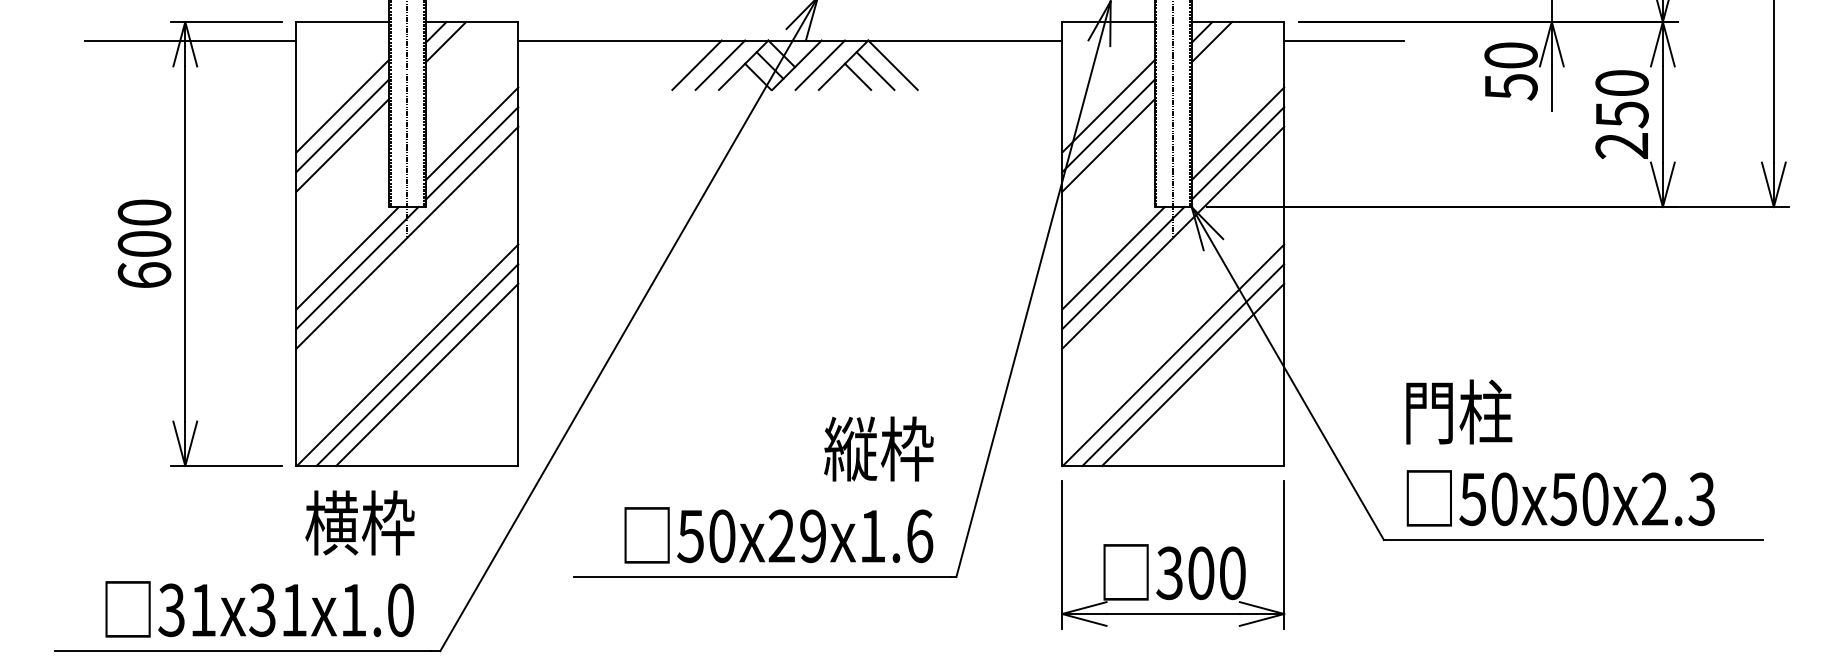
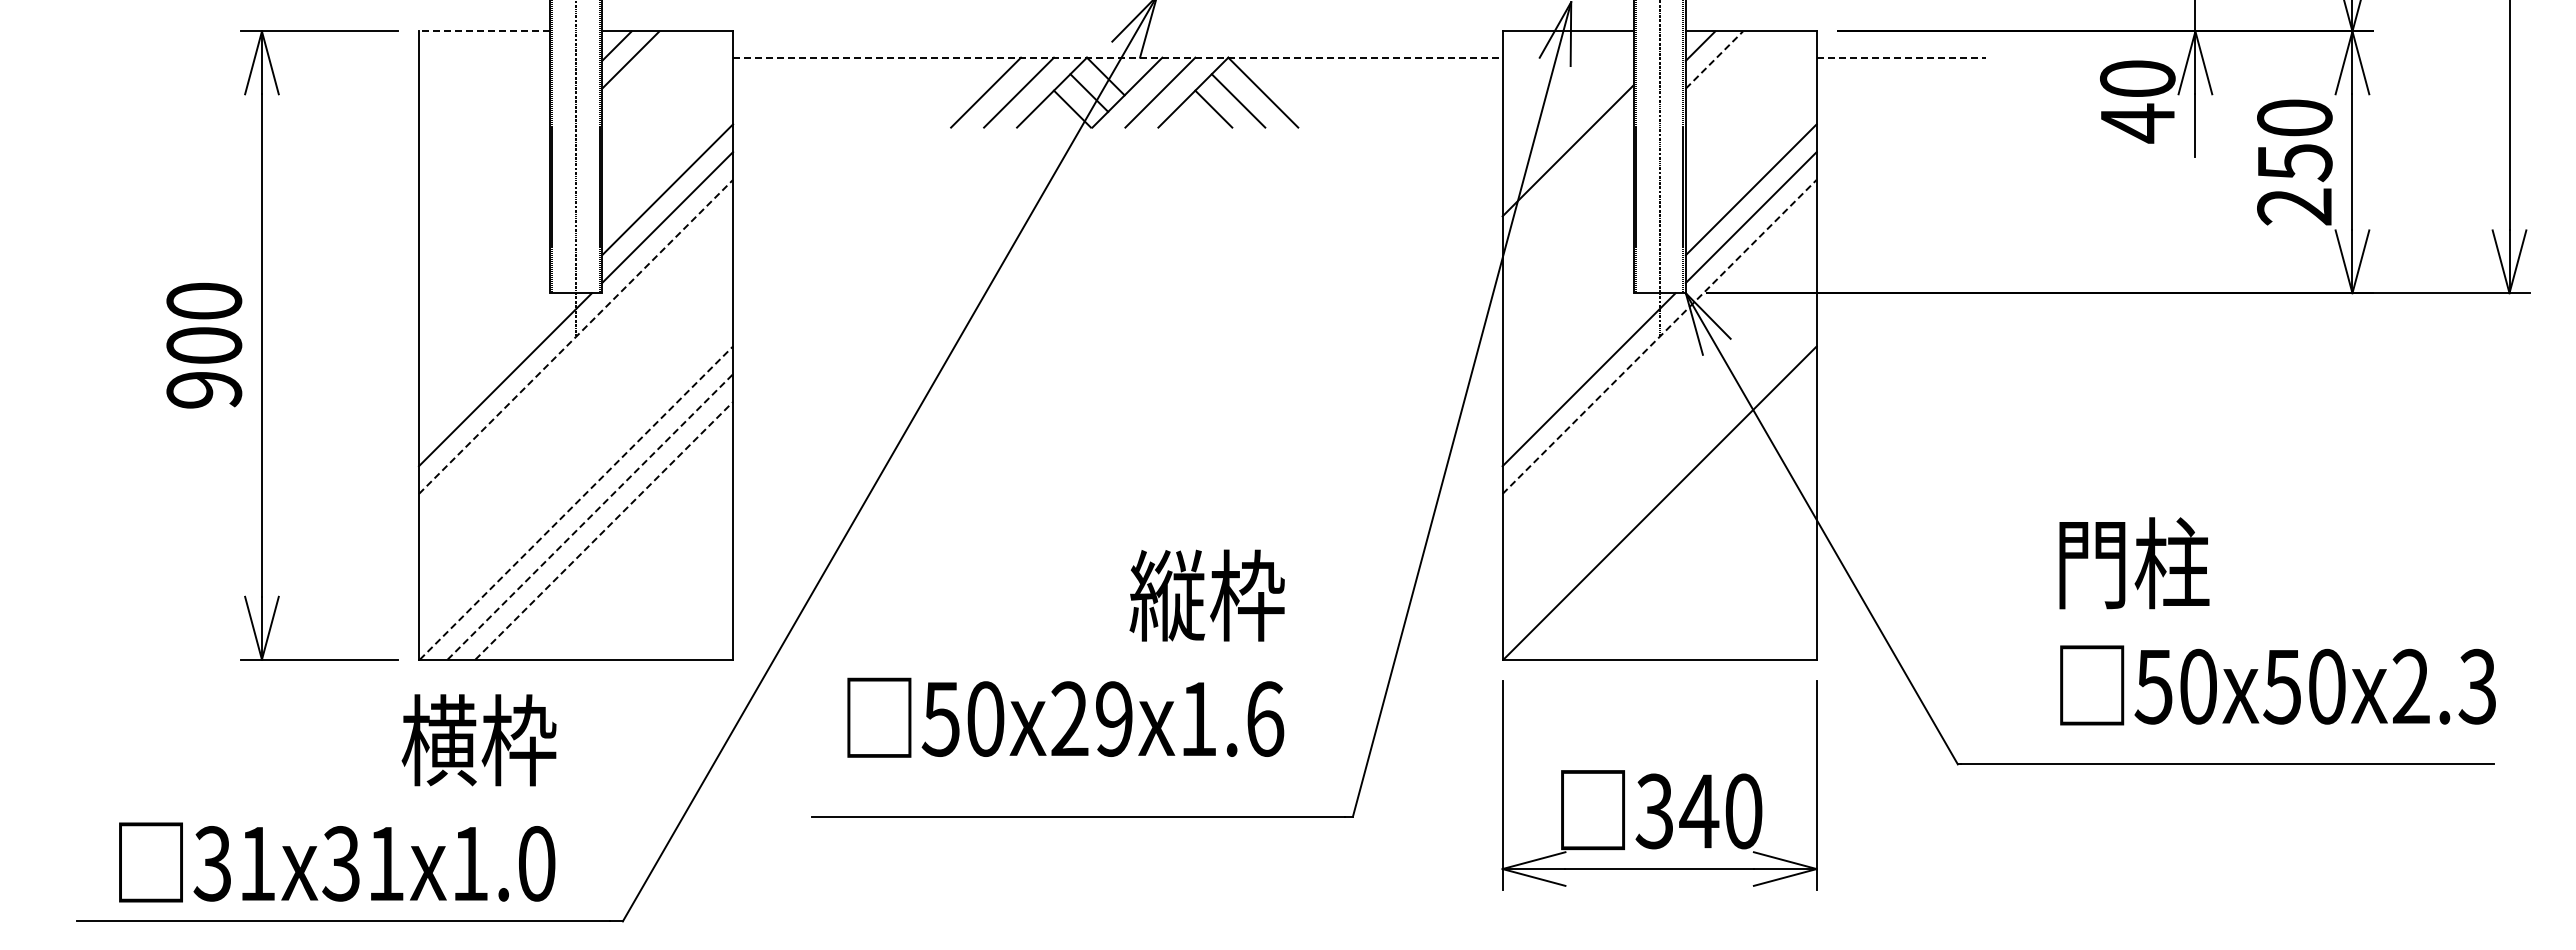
line: (341, 22) -> (483, 31), solid -> dashed
line: (190, 40) -> (269, 57), removed
line: (789, 40) -> (1117, 57), solid -> dashed
line: (1344, 40) -> (1901, 57), solid -> dashed
line: (1211, 41) -> (1714, 59), solid -> dashed
text: (1511, 87) -> (2138, 123), 50 -> 40
line: (342, 106) -> (484, 150), removed
line: (342, 125) -> (484, 178), removed
line: (1108, 125) -> (1567, 178), removed
line: (342, 145) -> (484, 205), removed
line: (1108, 145) -> (1567, 205), removed
line: (407, 237) -> (576, 336), solid -> dashed
line: (1173, 237) -> (1660, 336), solid -> dashed
line: (347, 258) -> (491, 365), removed
line: (1112, 258) -> (1574, 365), removed
text: (144, 275) -> (204, 389), 600 -> 900
line: (407, 355) -> (576, 503), solid -> dashed
line: (417, 364) -> (590, 516), solid -> dashed
line: (1182, 364) -> (1673, 516), removed
line: (427, 374) -> (604, 530), solid -> dashed
line: (1192, 374) -> (1687, 530), removed
text: (1560, 453) -> (2277, 621), moved
text: (778, 489) -> (1065, 653), moved
text: (259, 564) -> (337, 798), moved
text: (1201, 573) -> (1699, 811), 300 -> 340

